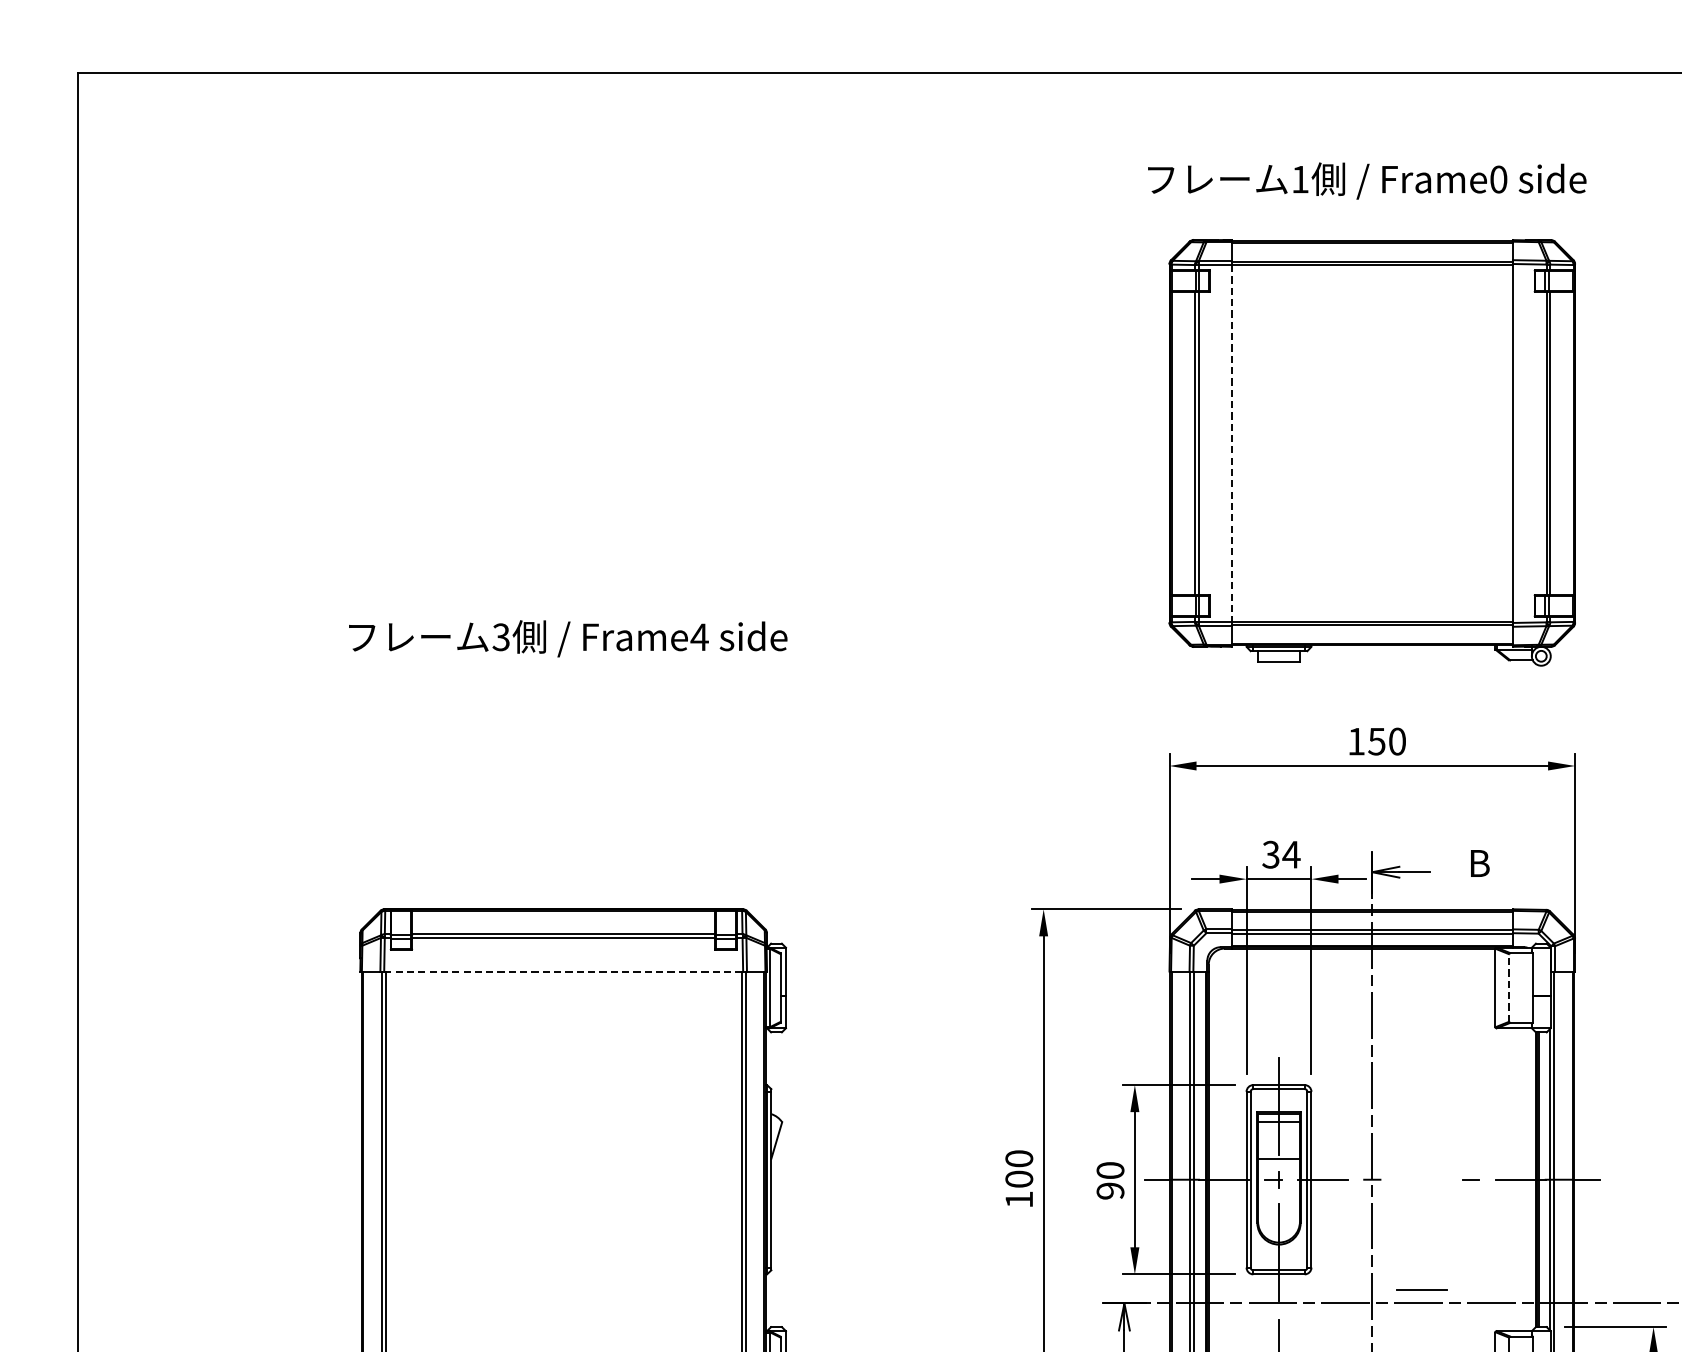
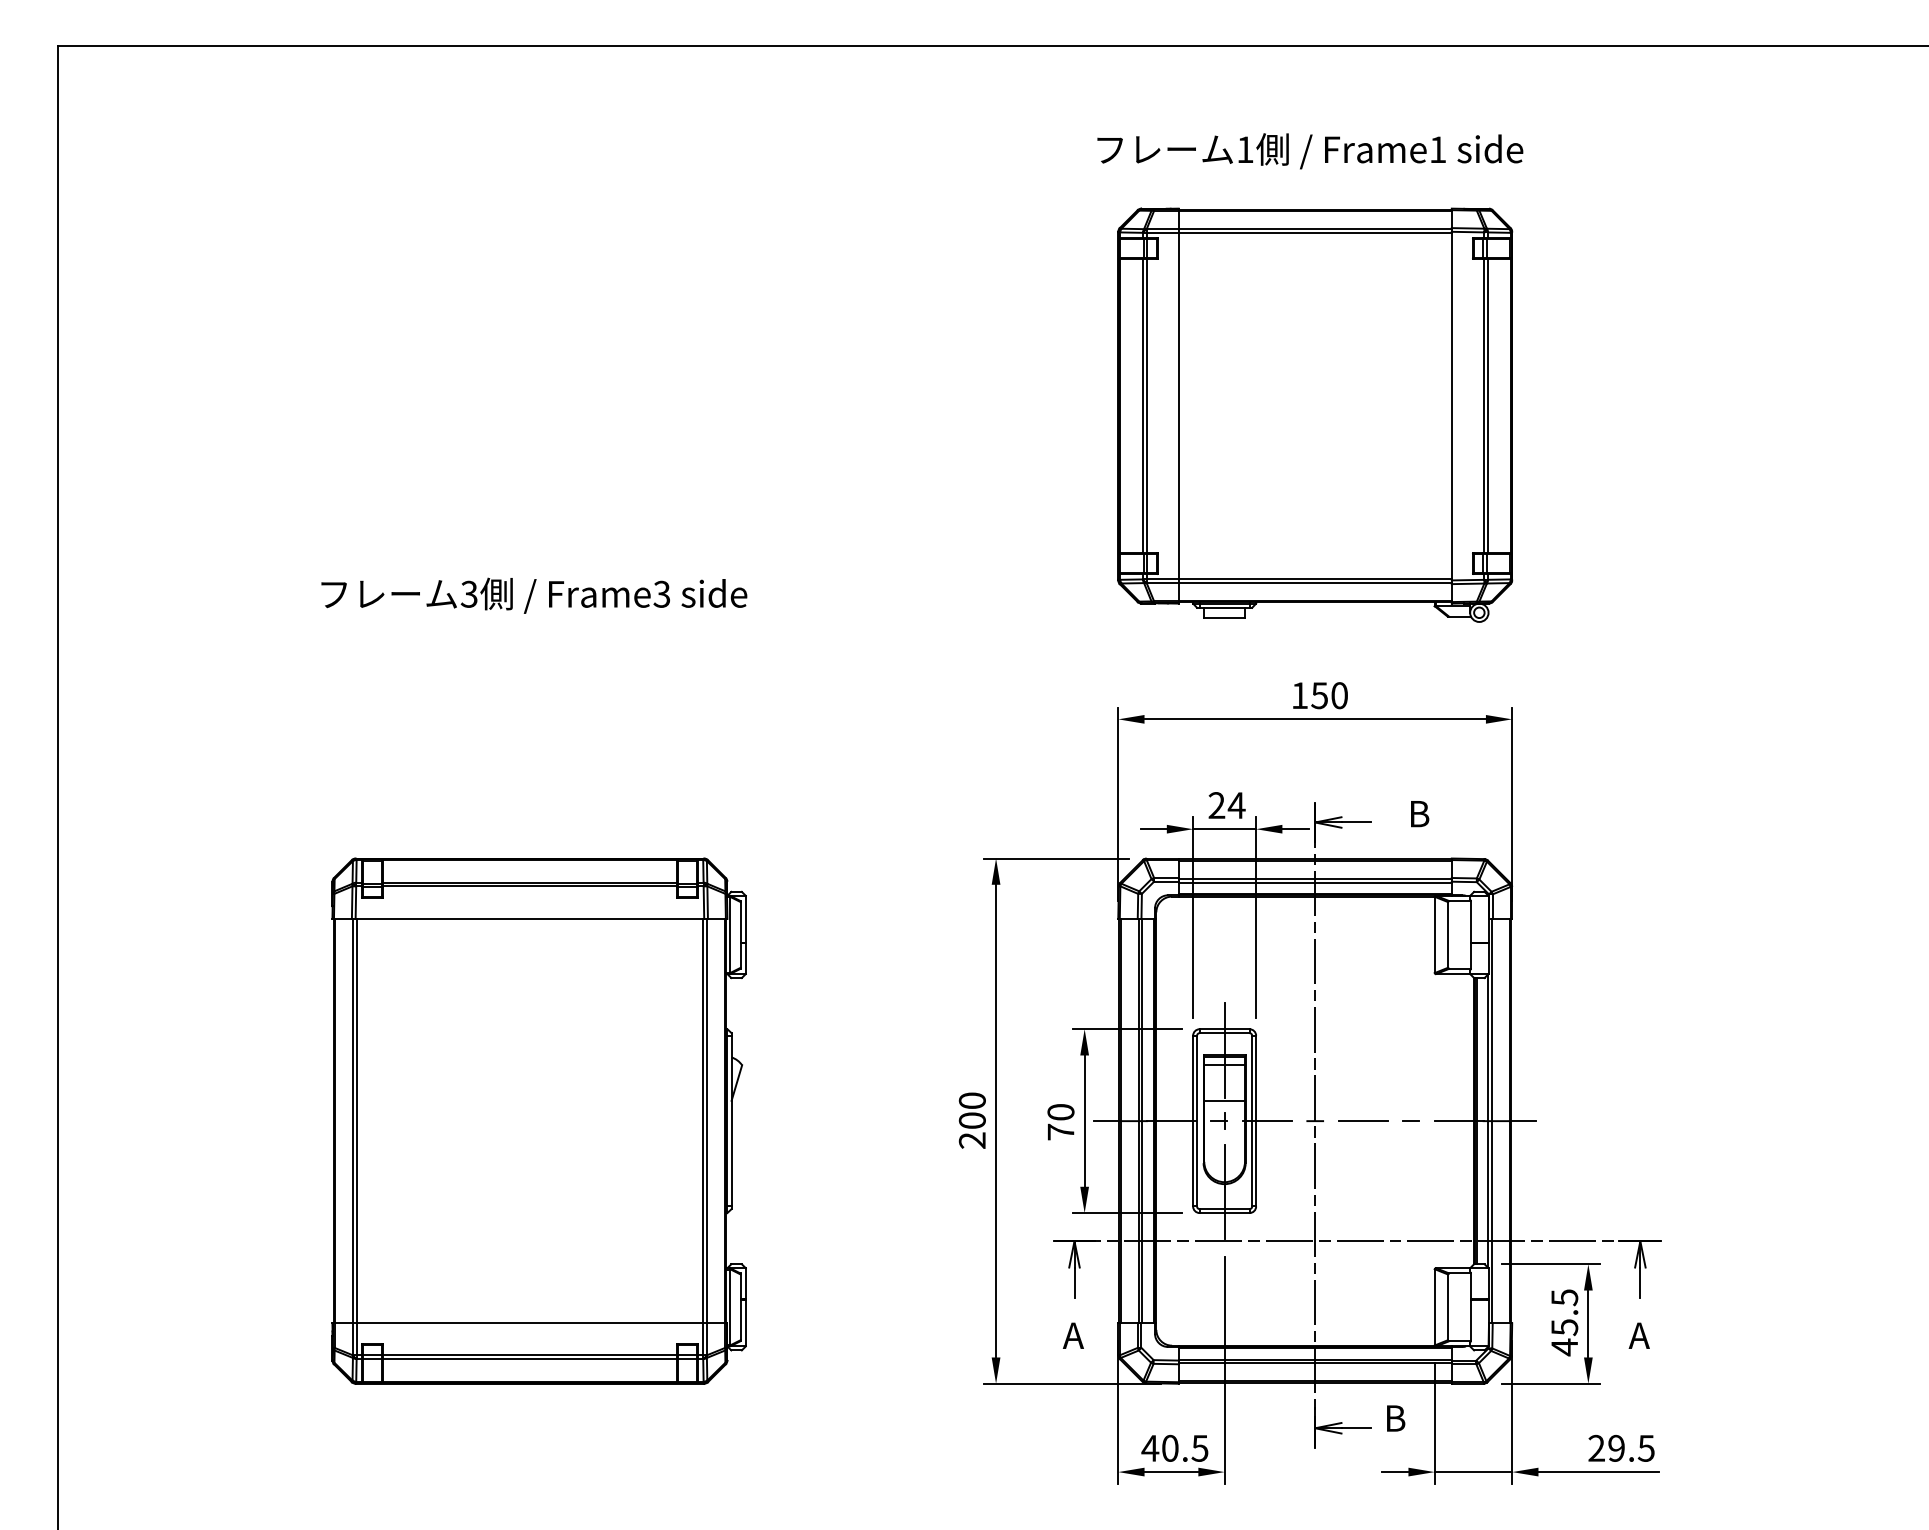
text: (1499, 179) -> (1438, 149), Frame0 -> Frame1
line: (1231, 443) -> (1178, 406), dashed -> solid
text: (699, 636) -> (661, 593), Frame4 -> Frame3
text: (1270, 854) -> (1216, 805), 34 -> 24
line: (564, 971) -> (530, 918), dashed -> solid
line: (1508, 987) -> (1447, 934), dashed -> solid
text: (1110, 1190) -> (1060, 1131), 90 -> 70
text: (1018, 1199) -> (971, 1140), 100 -> 200
line: (1422, 1289) -> (1363, 1120), moved

